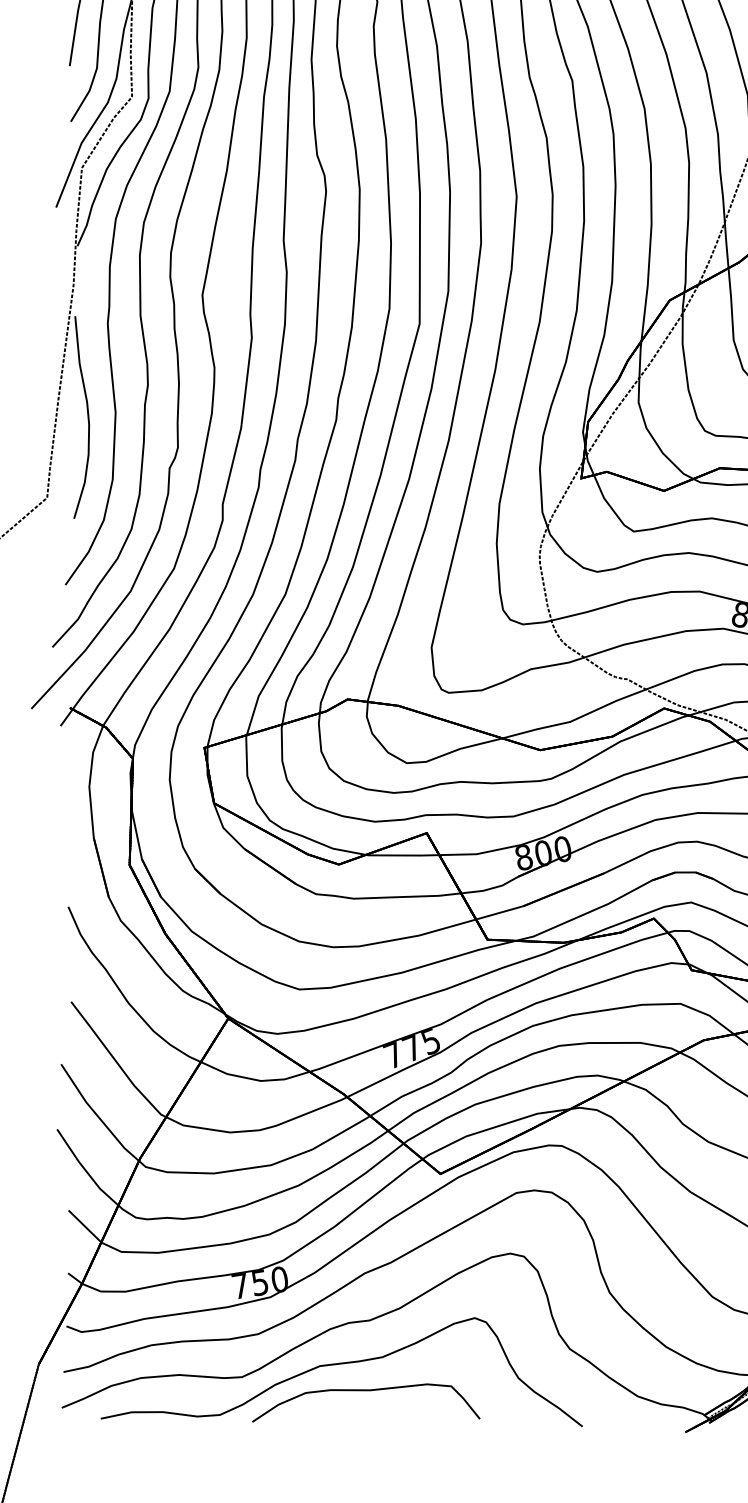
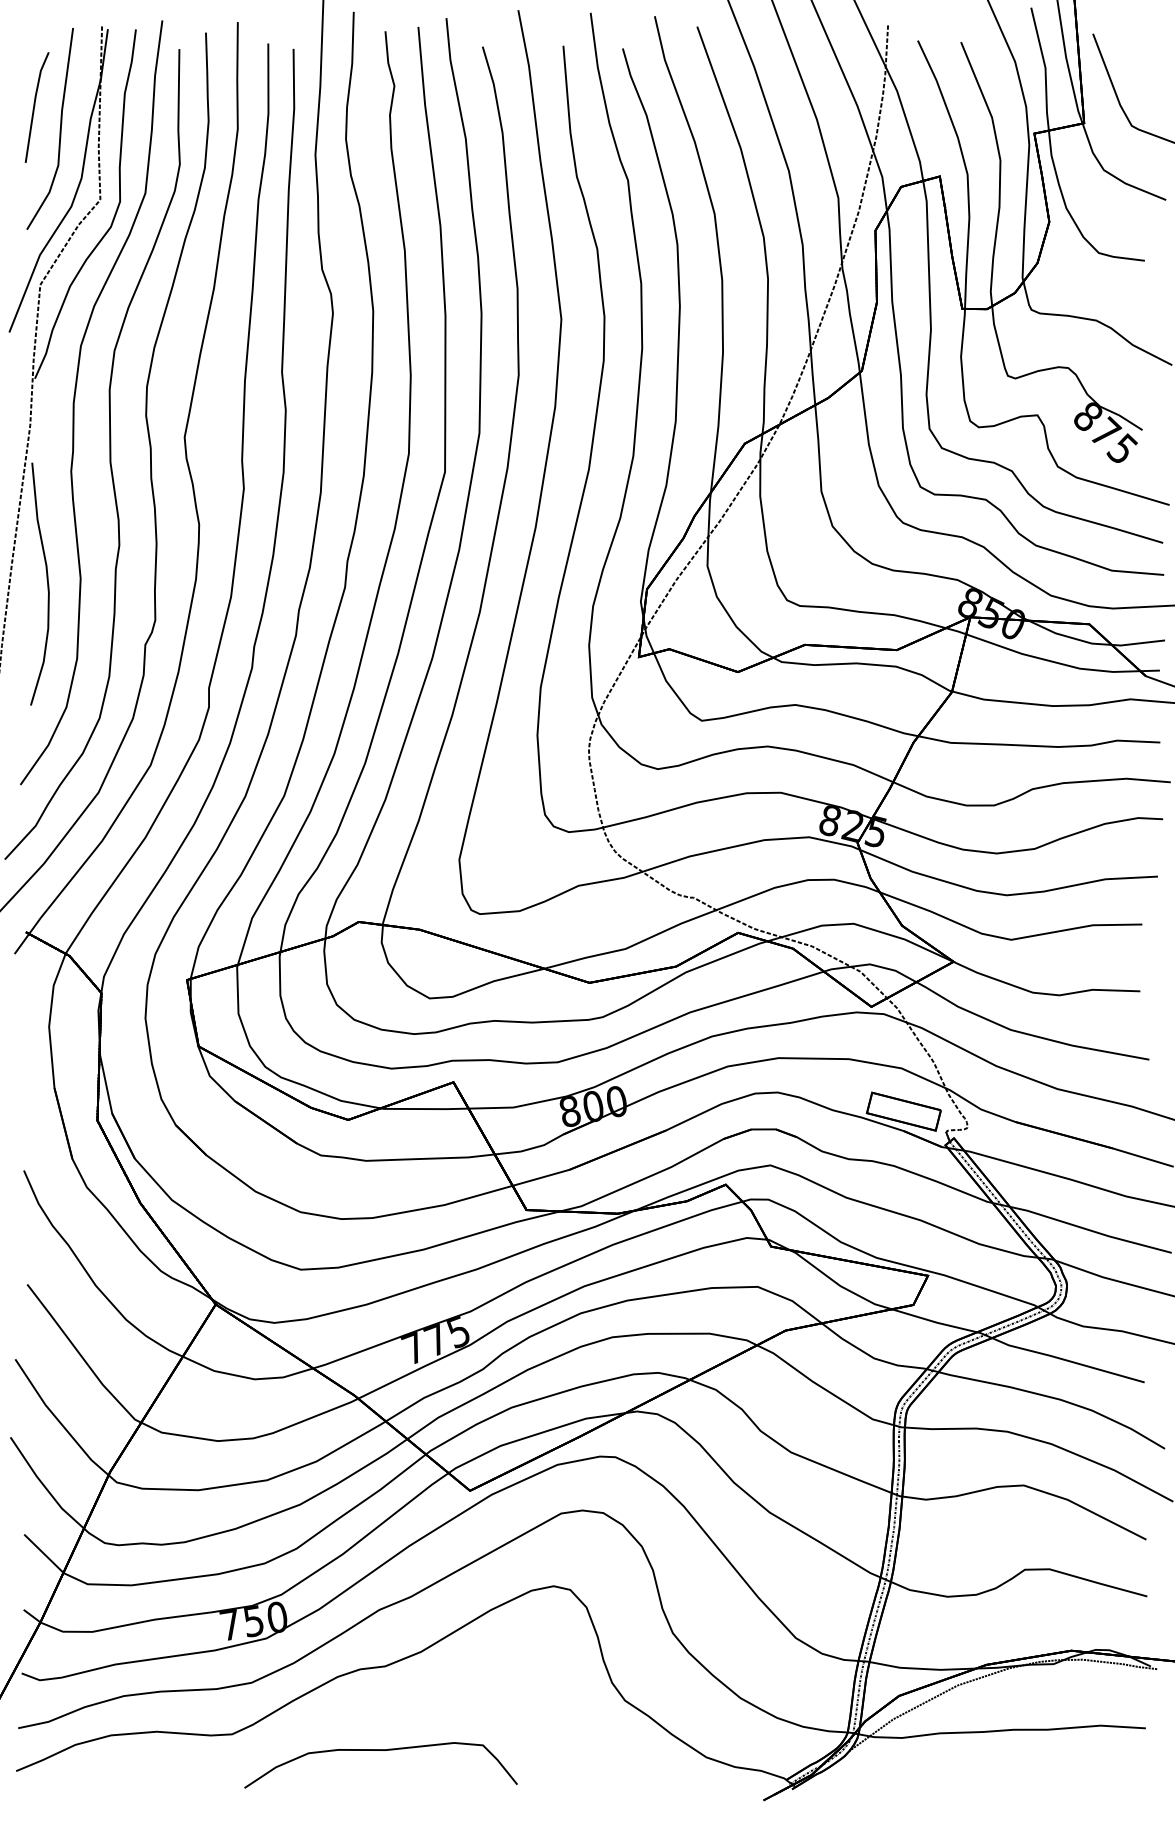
part: (339, 1364) -> (349, 1719), removed

